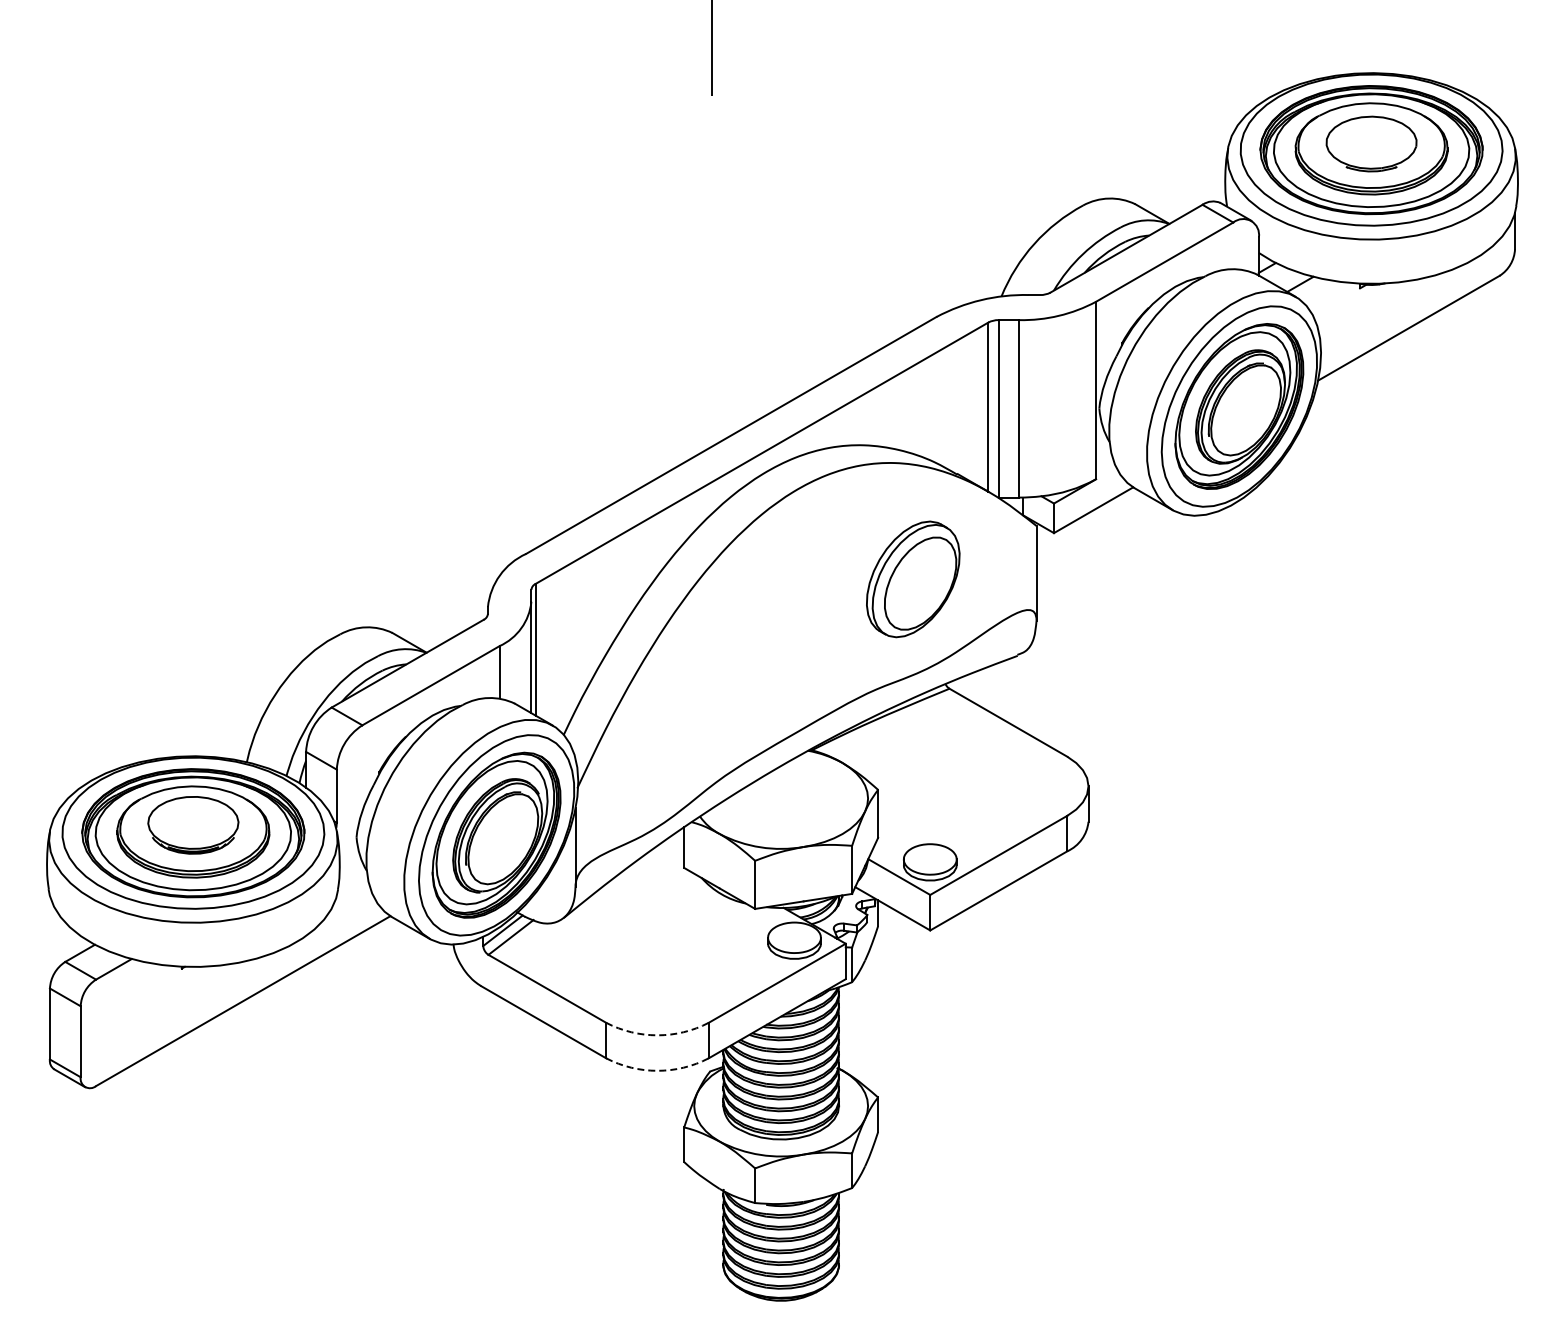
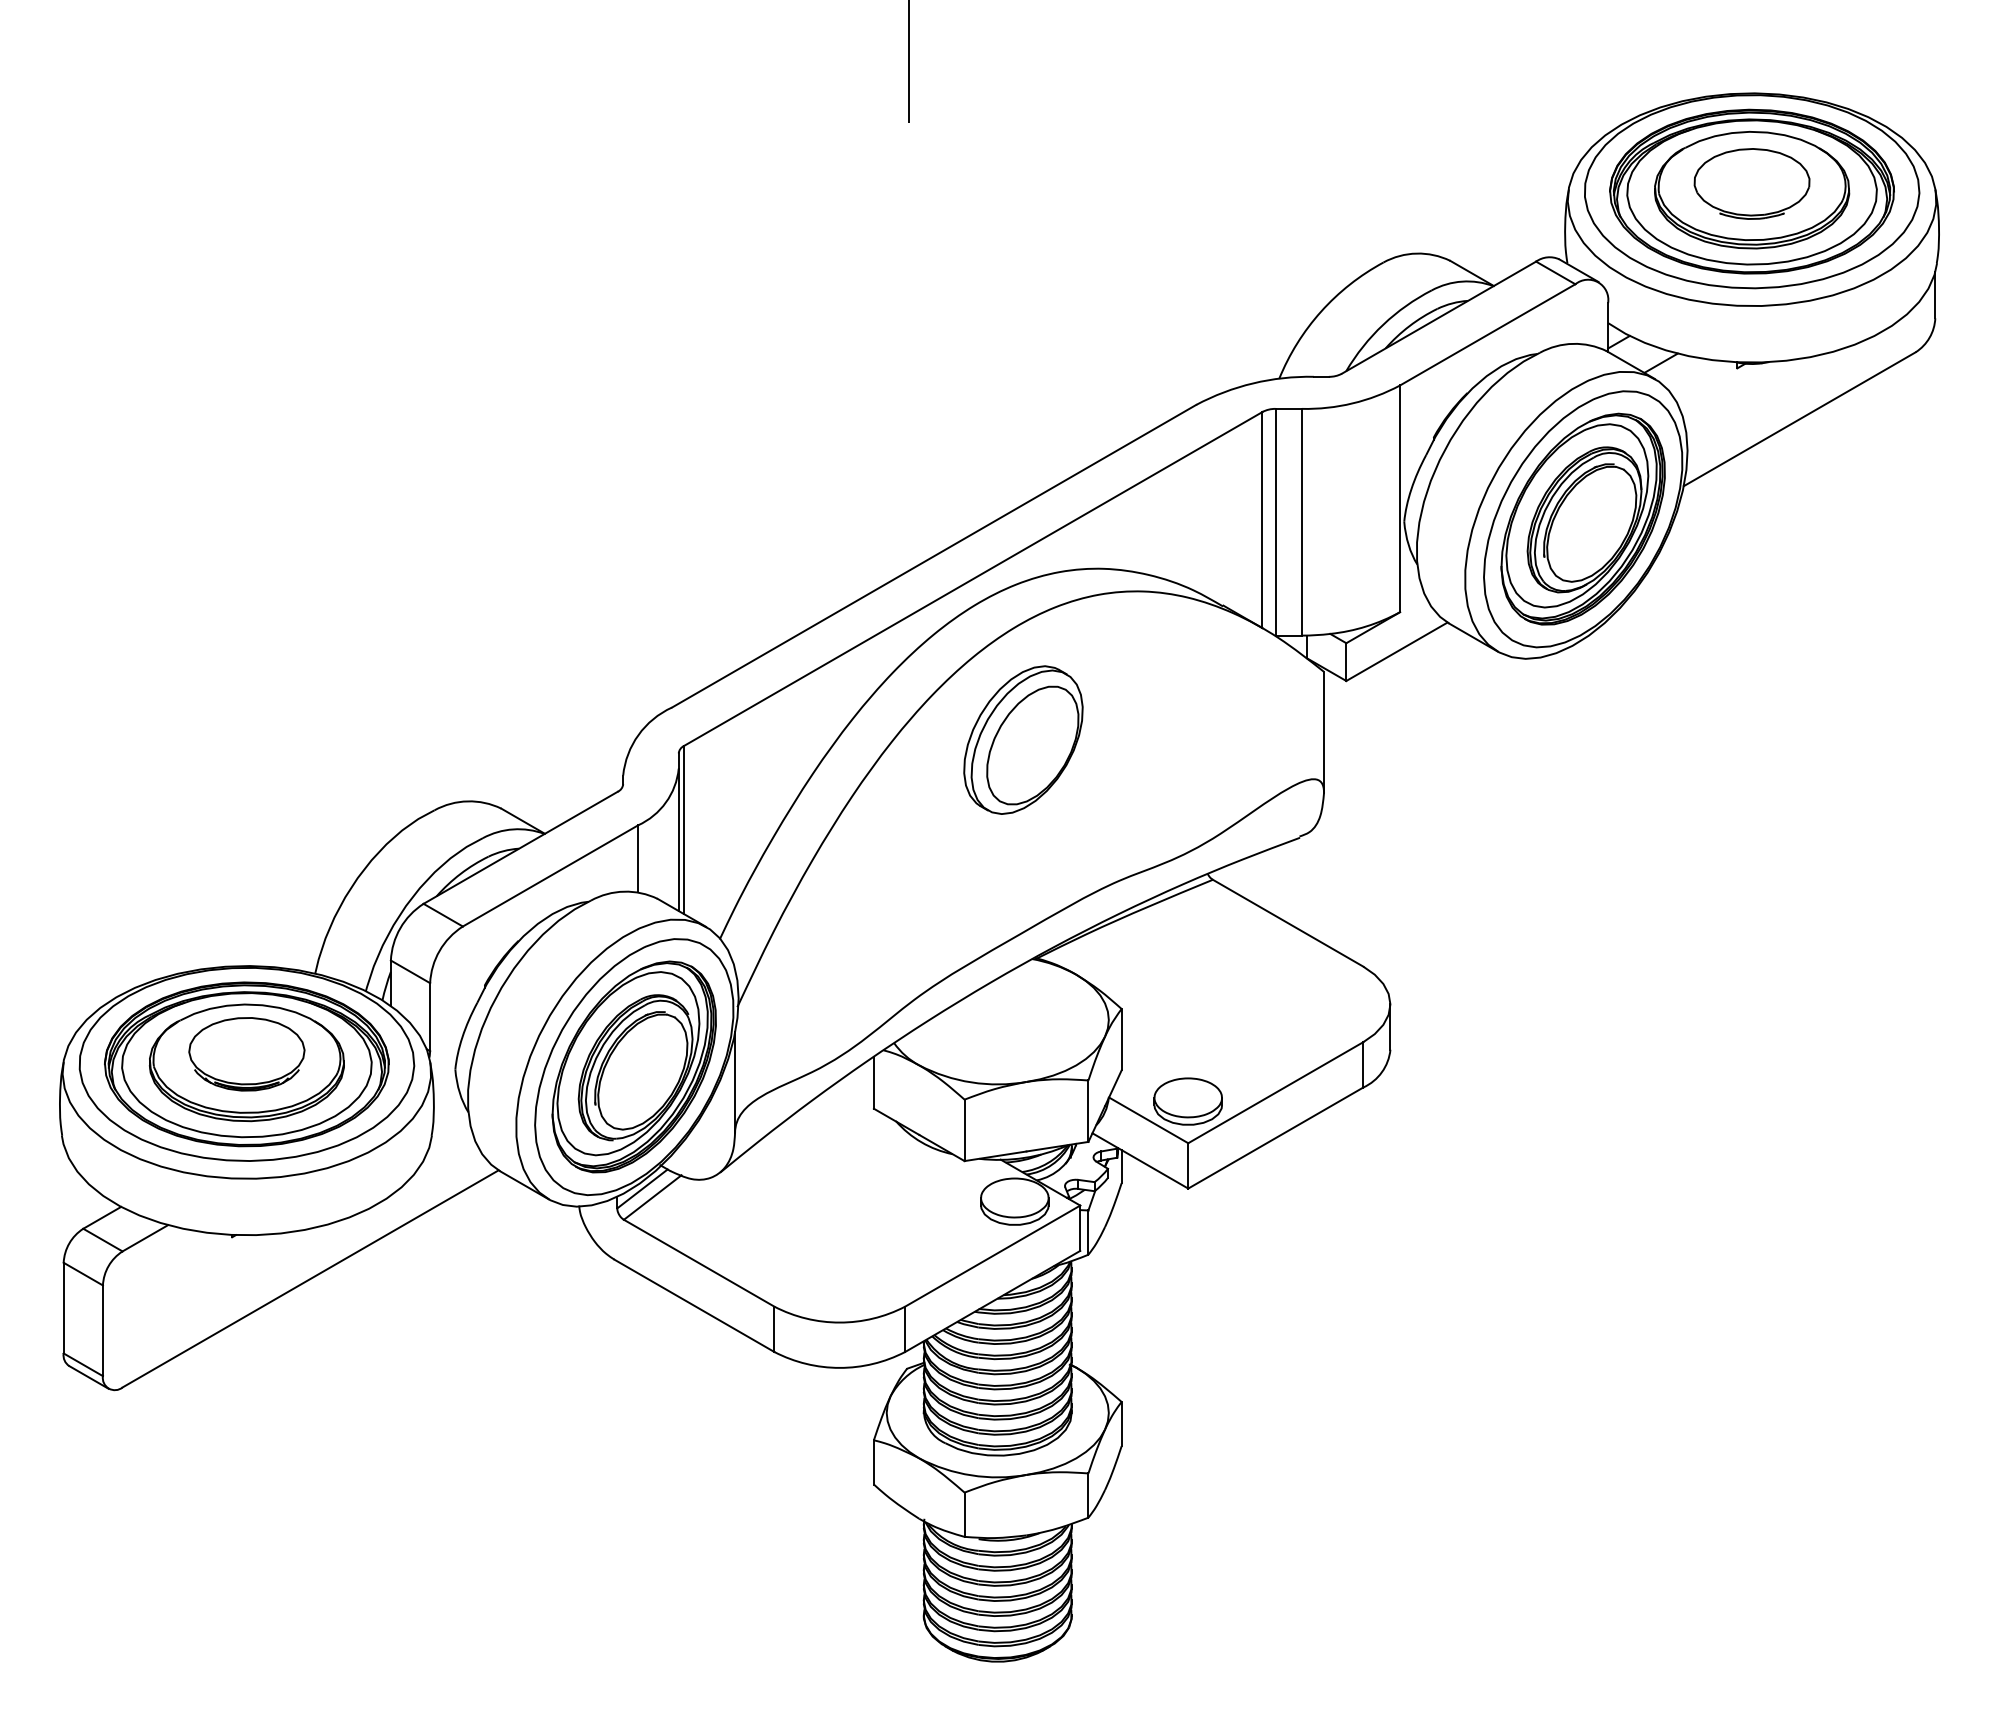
part: (913, 579) -> (1023, 740), moved
arc: (657, 1035) -> (839, 1322), dashed -> solid
arc: (657, 1070) -> (839, 1367), dashed -> solid

